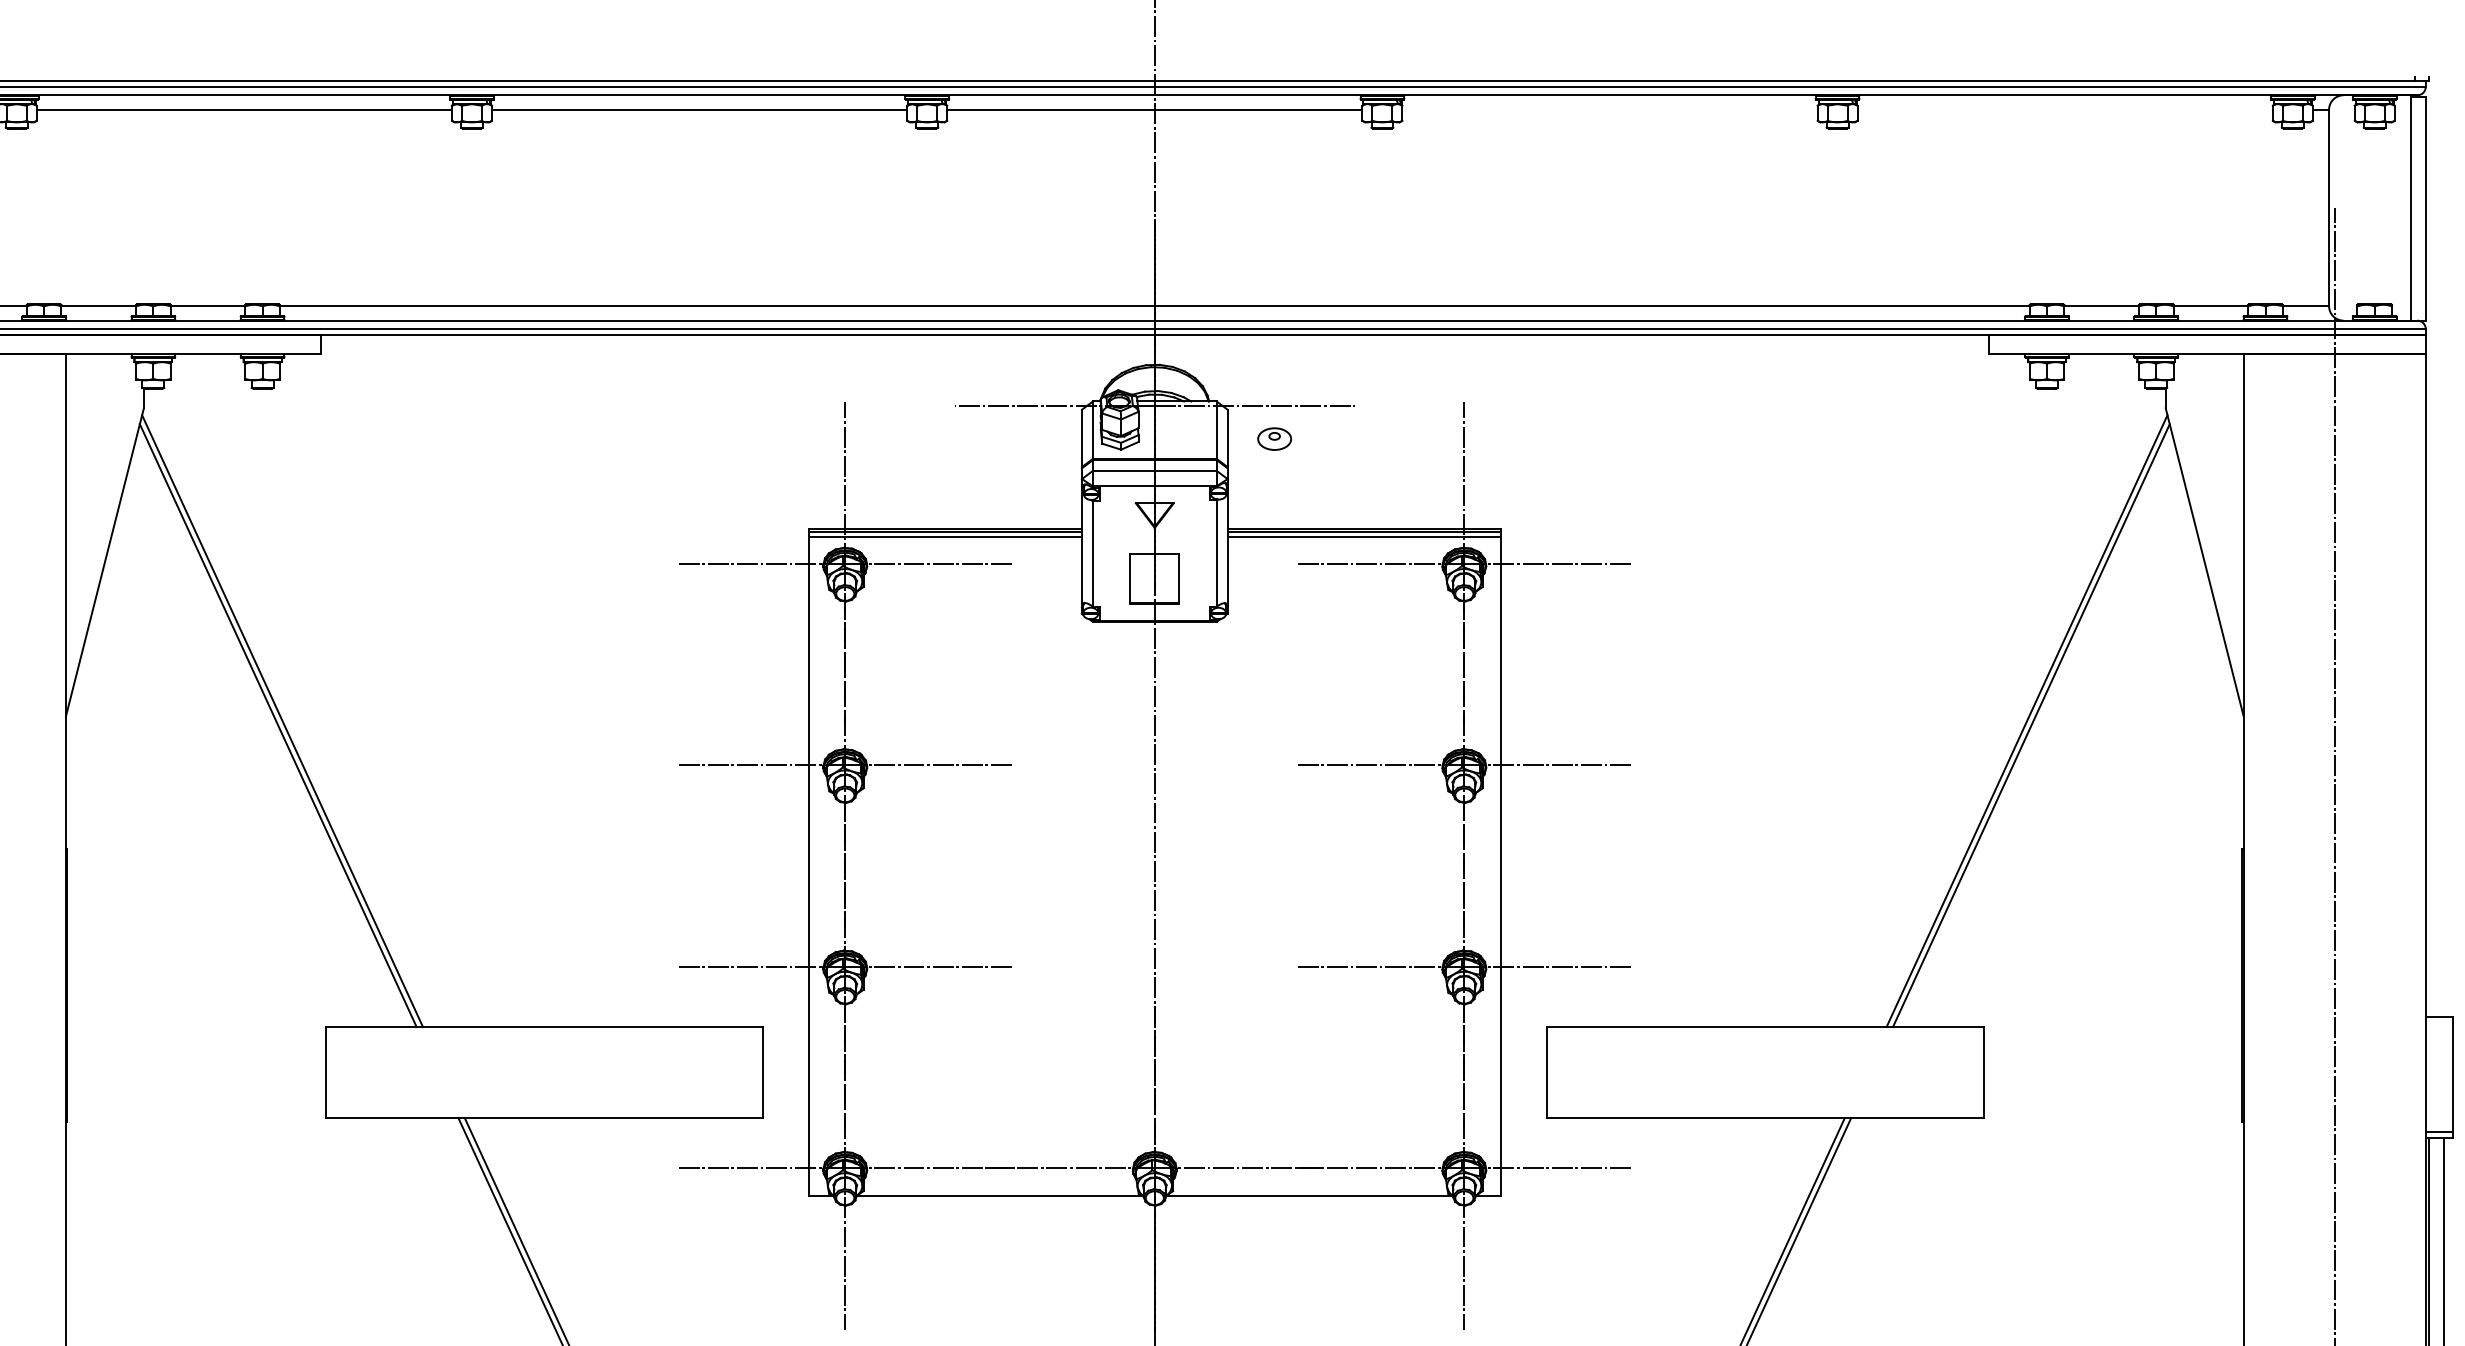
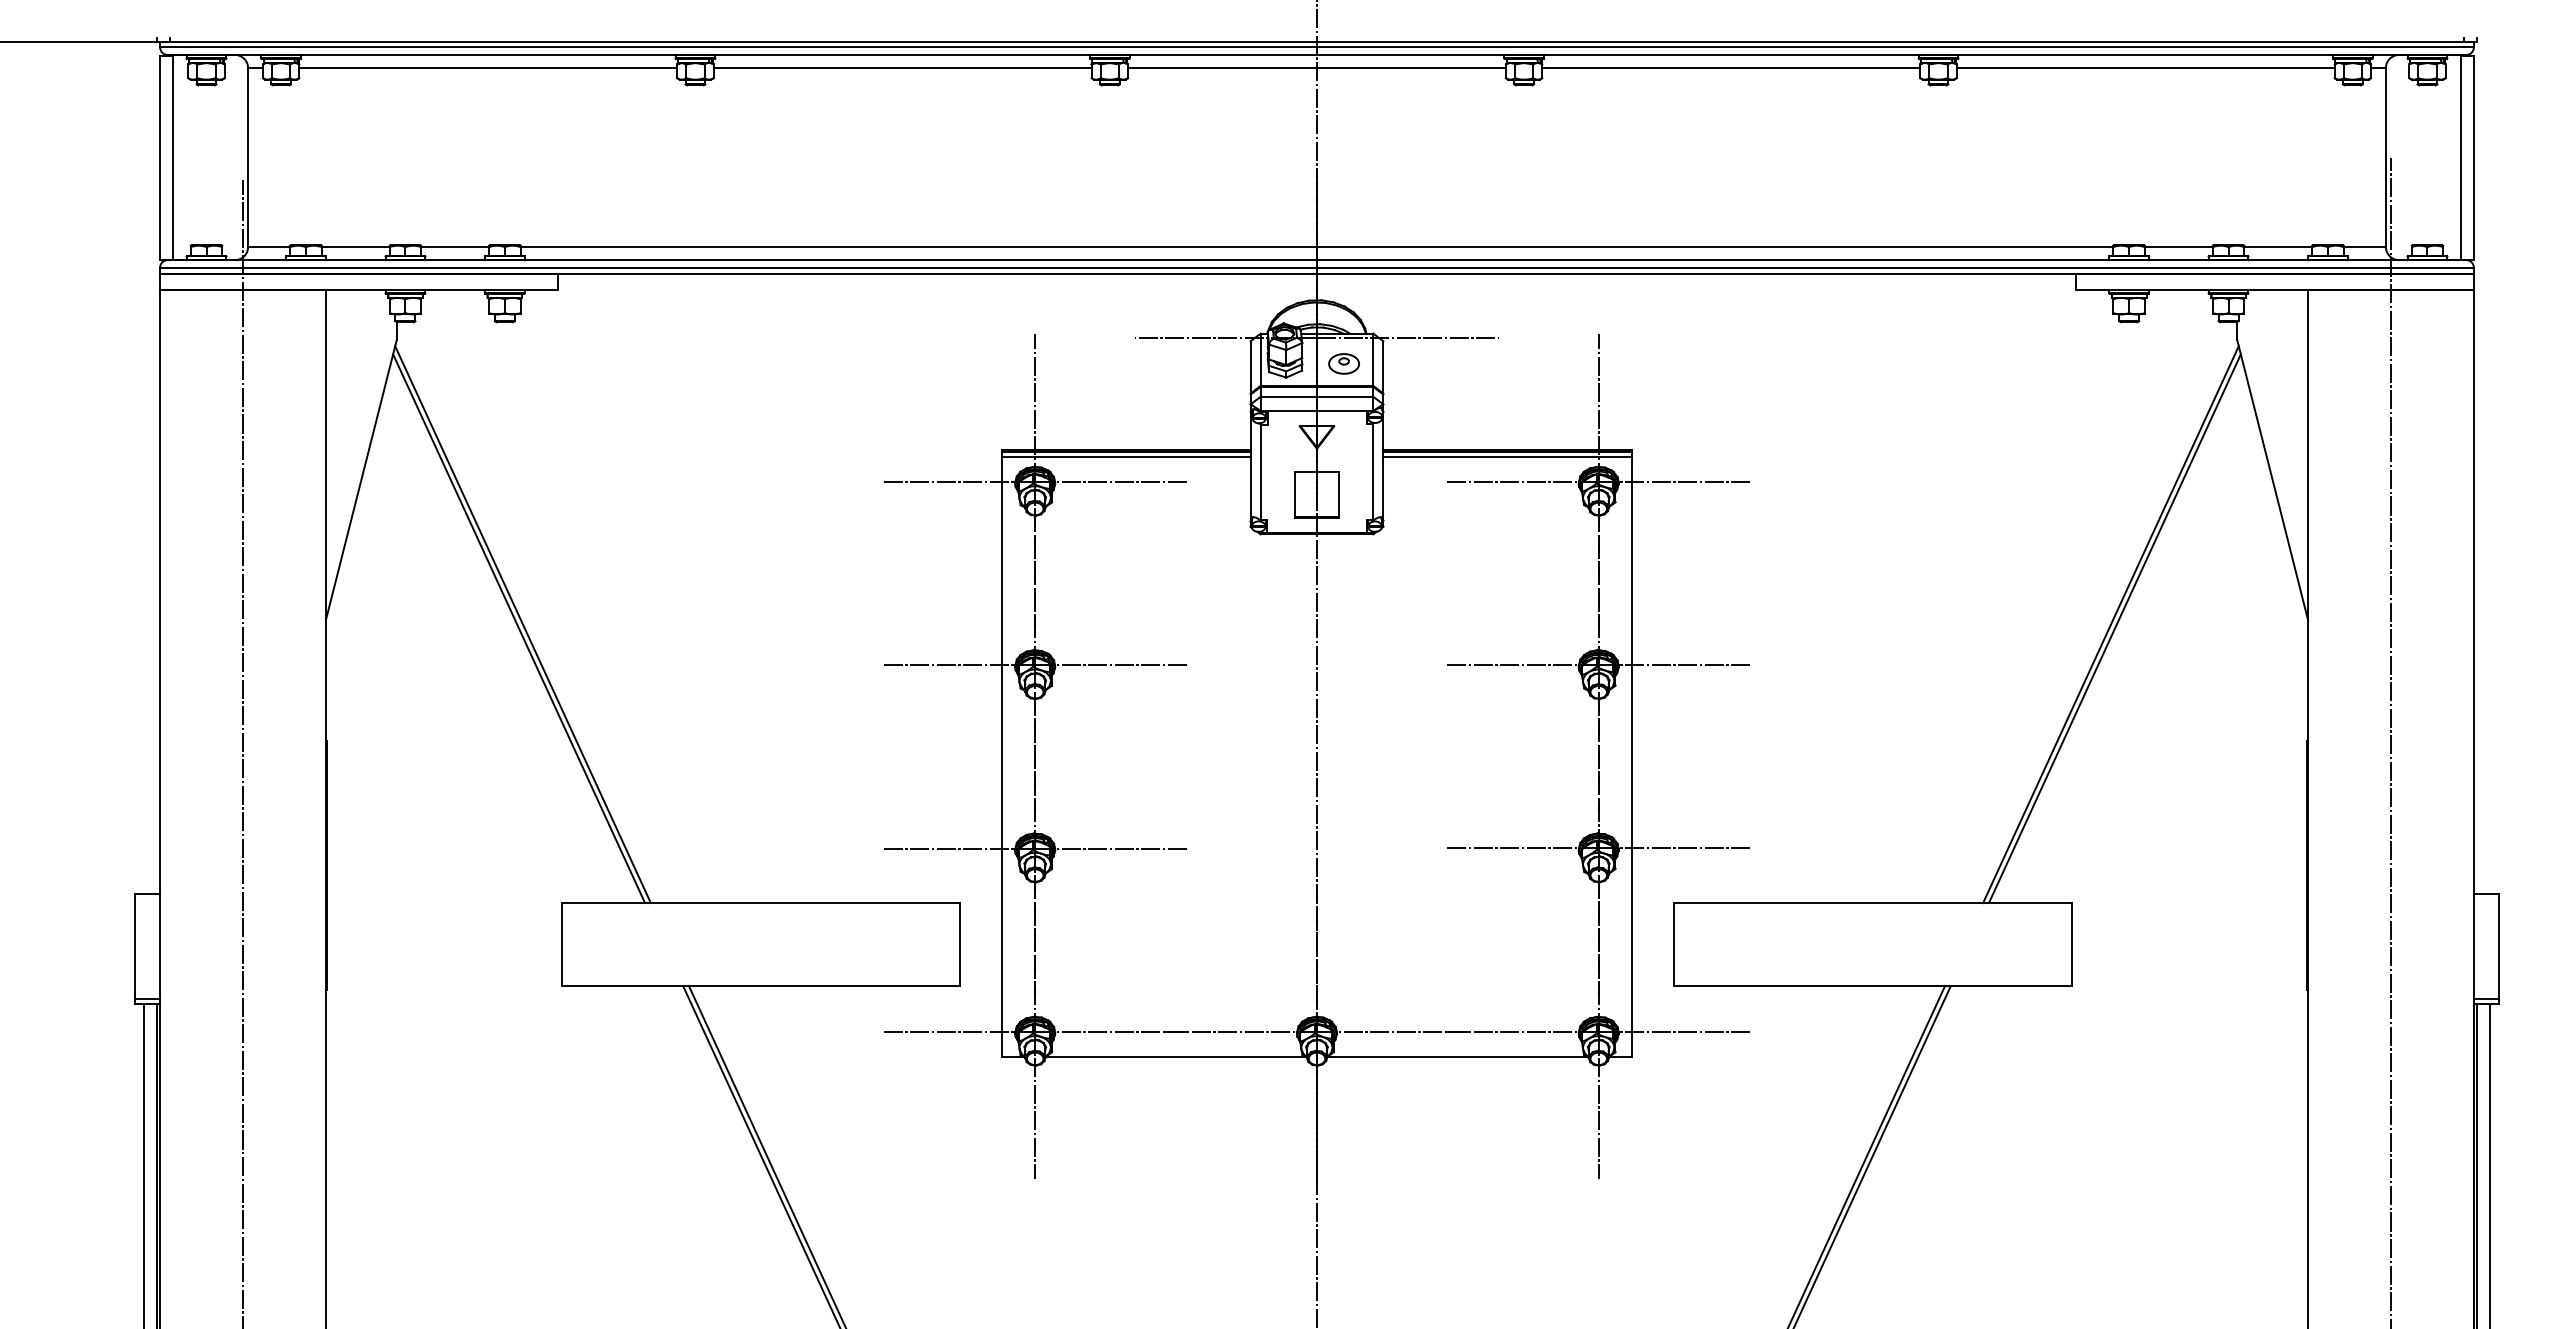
line: (1610, 110) -> (1731, 68), added
line: (2065, 110) -> (2145, 68), added
part: (1274, 438) -> (1343, 363), moved

